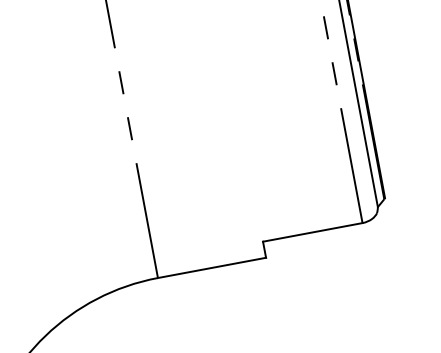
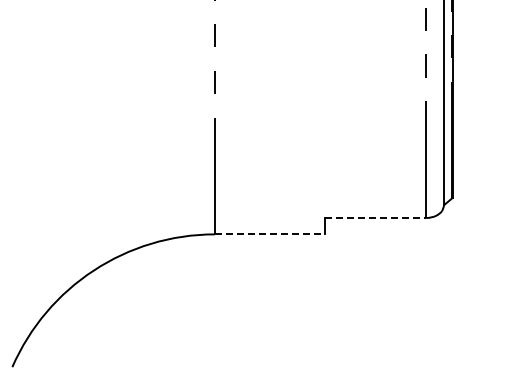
line: (312, 232) -> (375, 218), solid -> dashed
line: (211, 268) -> (269, 234), solid -> dashed

